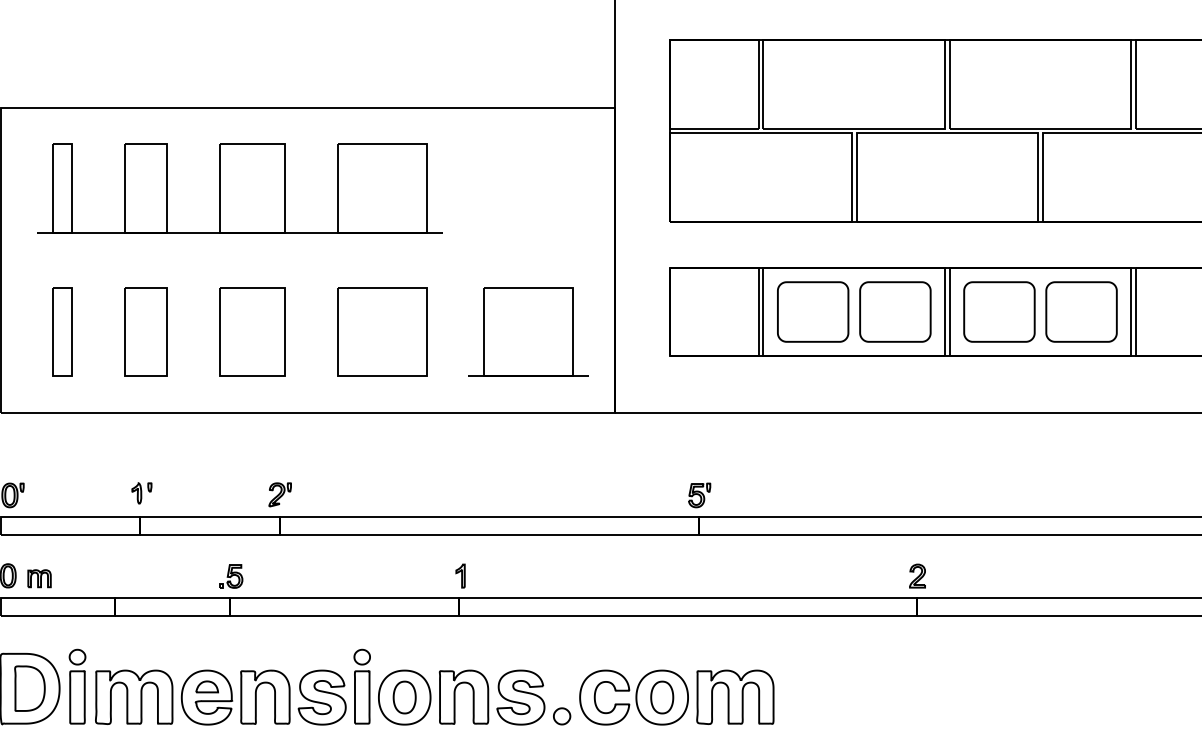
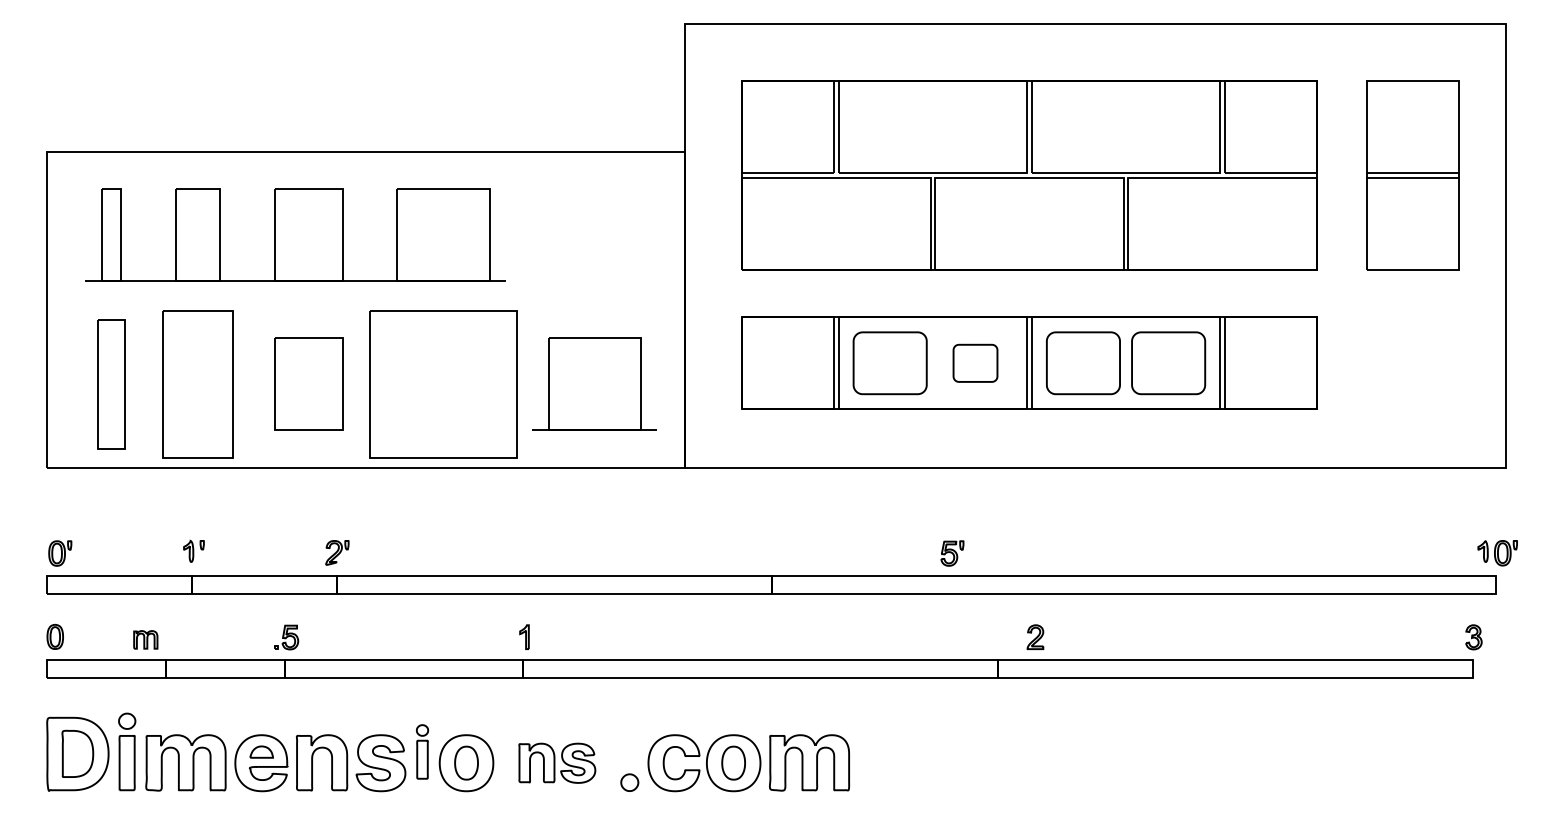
part: (895, 312) -> (975, 363), size x0.6
part: (62, 331) -> (111, 383), size x1.4
part: (145, 331) -> (197, 383), size x1.6
part: (382, 331) -> (443, 383), size x1.6
part: (699, 495) -> (952, 553), moved
part: (917, 575) -> (1035, 636), moved
part: (39, 578) -> (145, 639), moved
part: (362, 686) -> (422, 751), size x0.7
part: (492, 697) -> (557, 763), size x0.7

